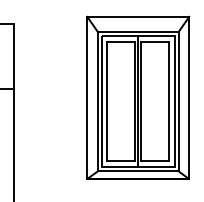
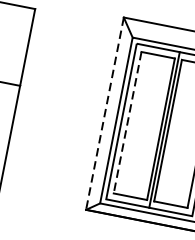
line: (87, 97) -> (105, 113), solid -> dashed
line: (107, 101) -> (128, 122), solid -> dashed

